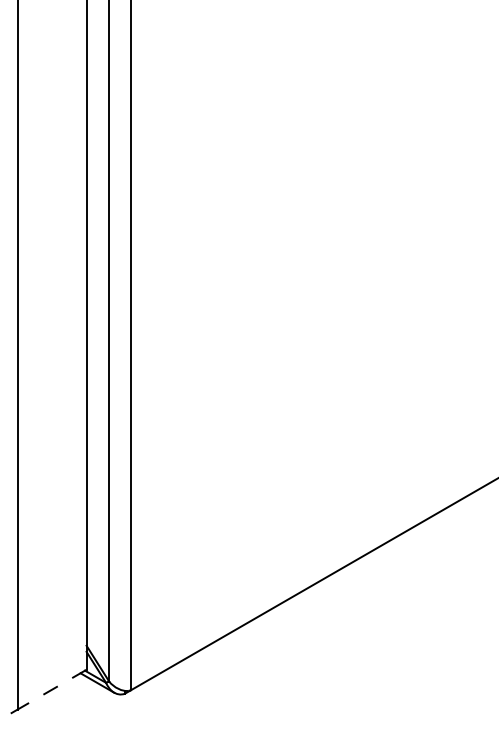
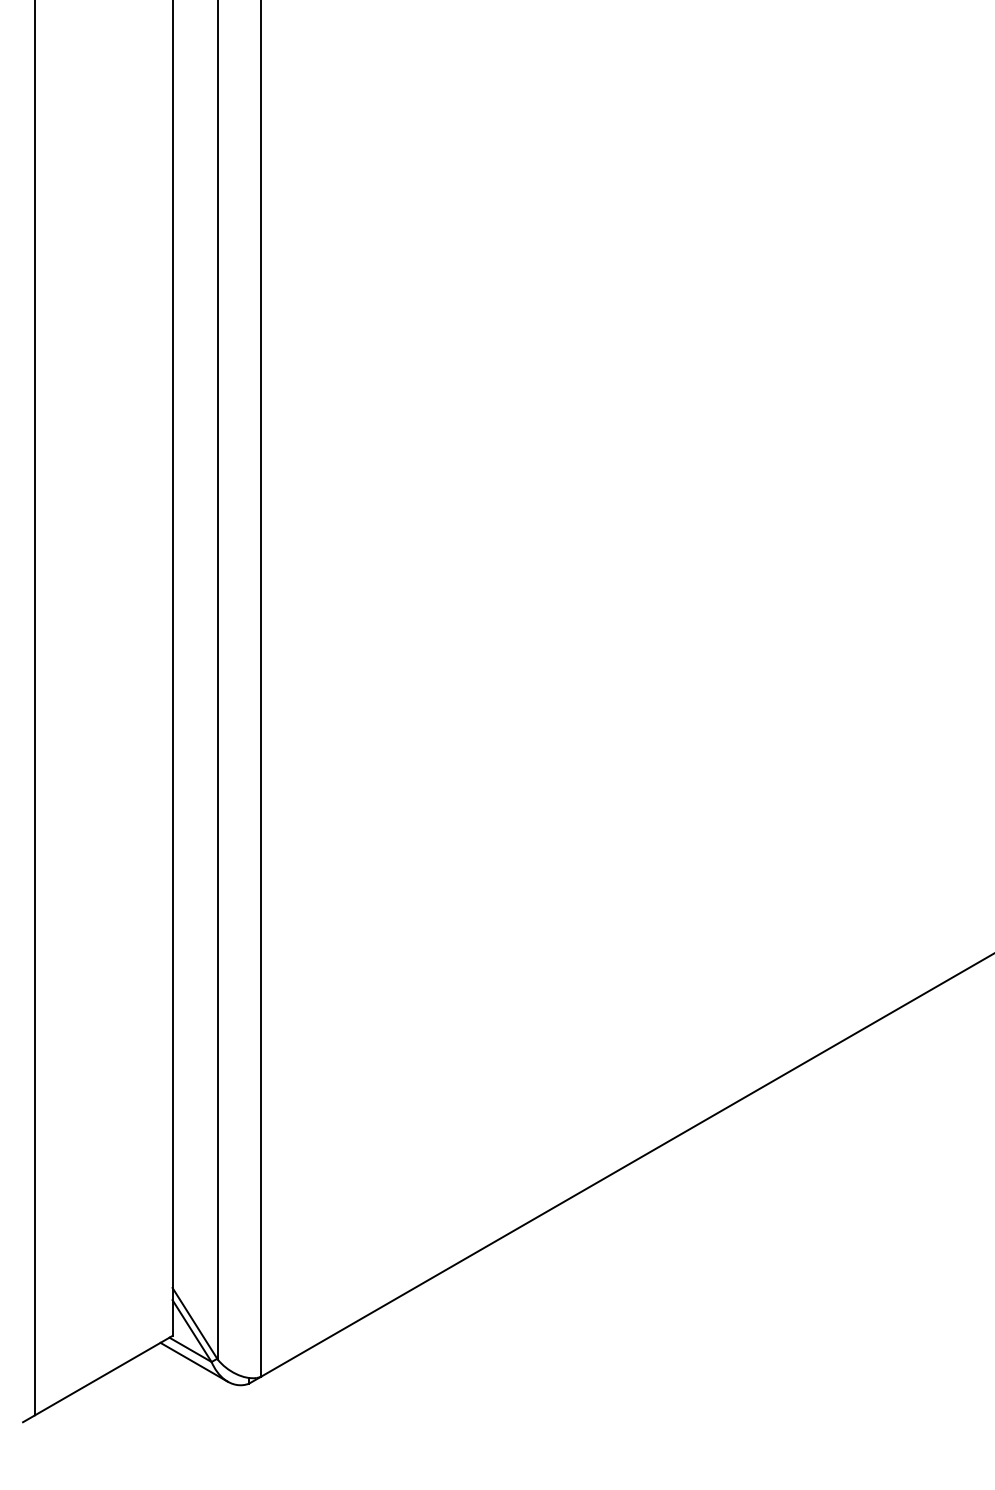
line: (52, 689) -> (104, 1375), dashed -> solid

